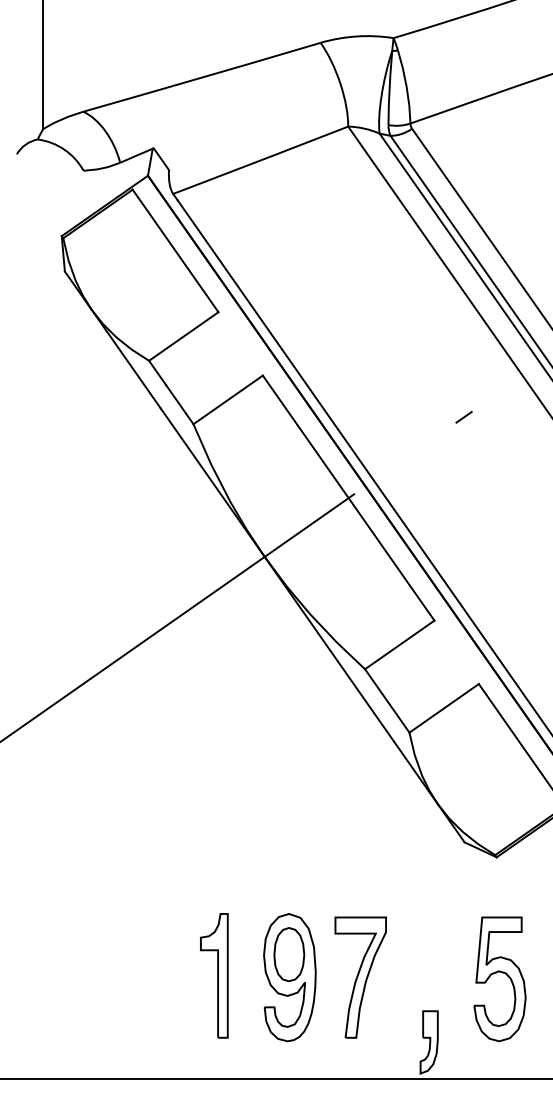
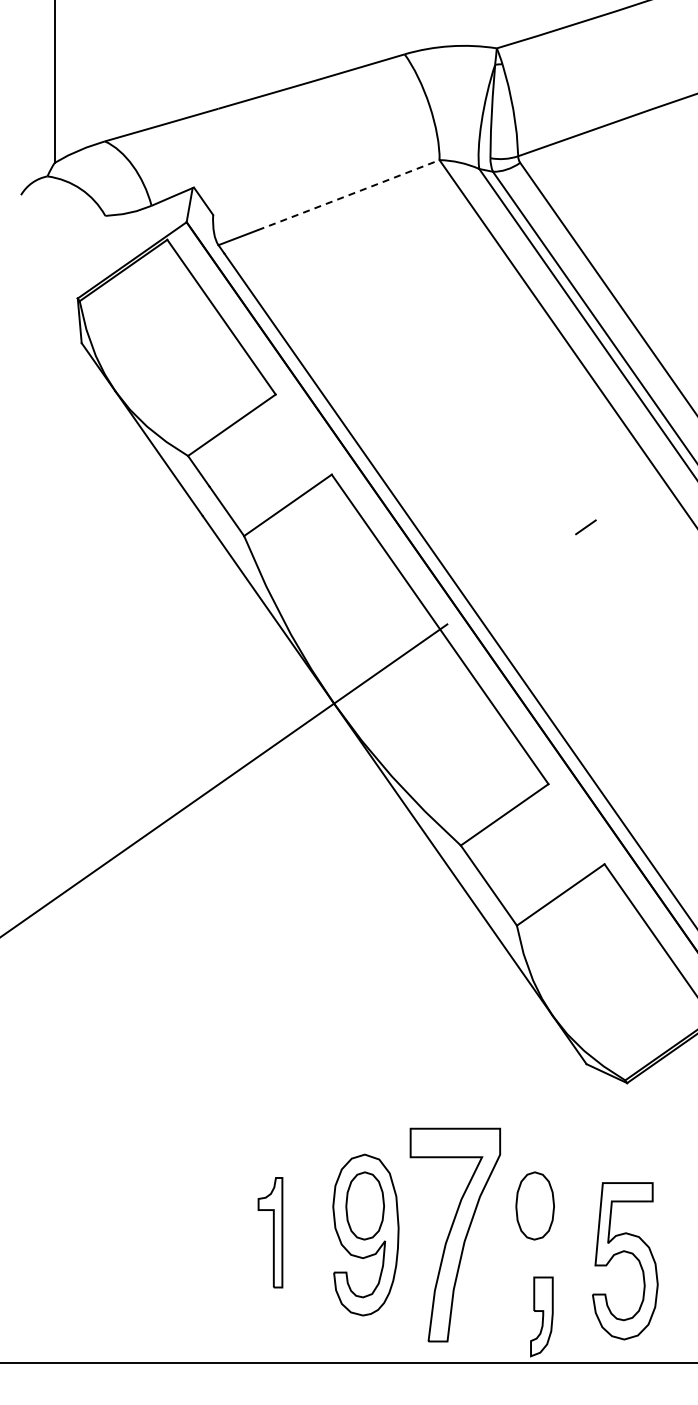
arc: (276, 154) -> (348, 195), solid -> dashed
part: (423, 954) -> (534, 1205), added
part: (501, 973) -> (627, 1253), moved
part: (214, 975) -> (270, 1232), size x0.7
part: (360, 977) -> (455, 1234), size x1.4

